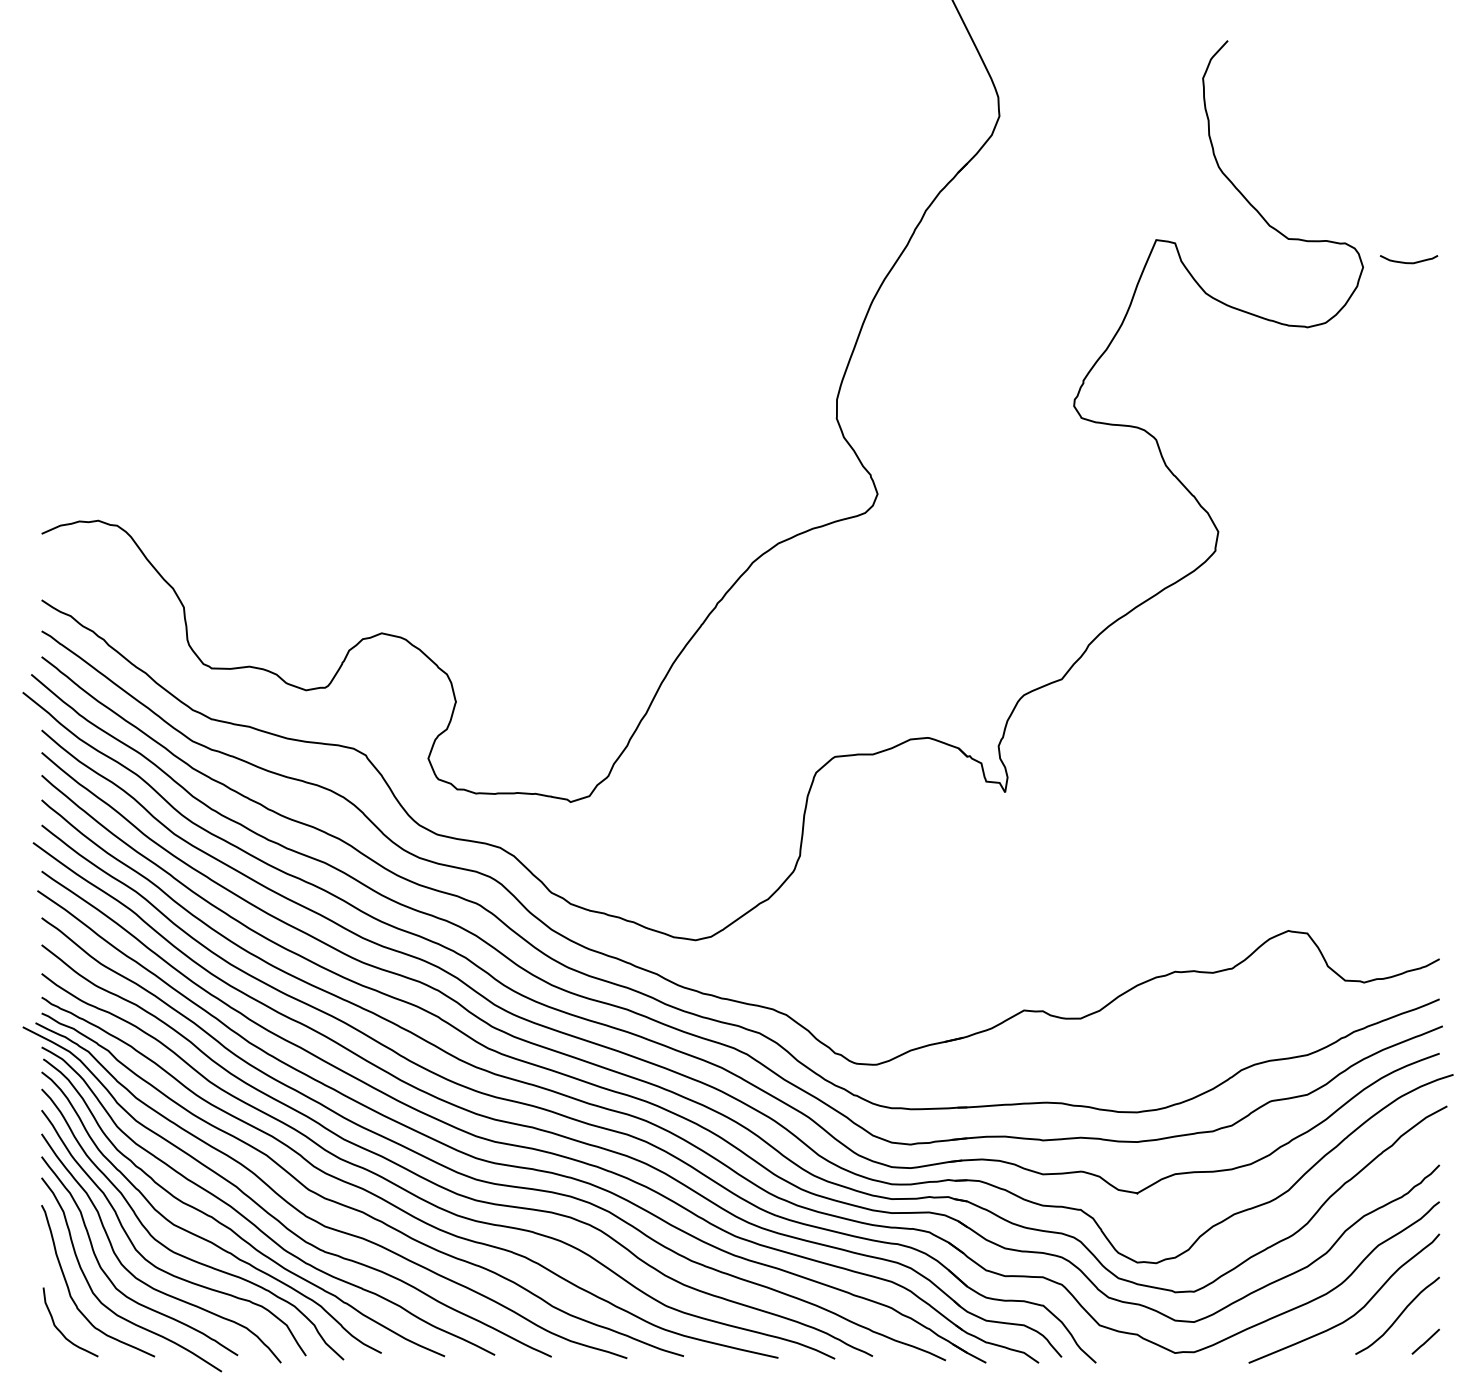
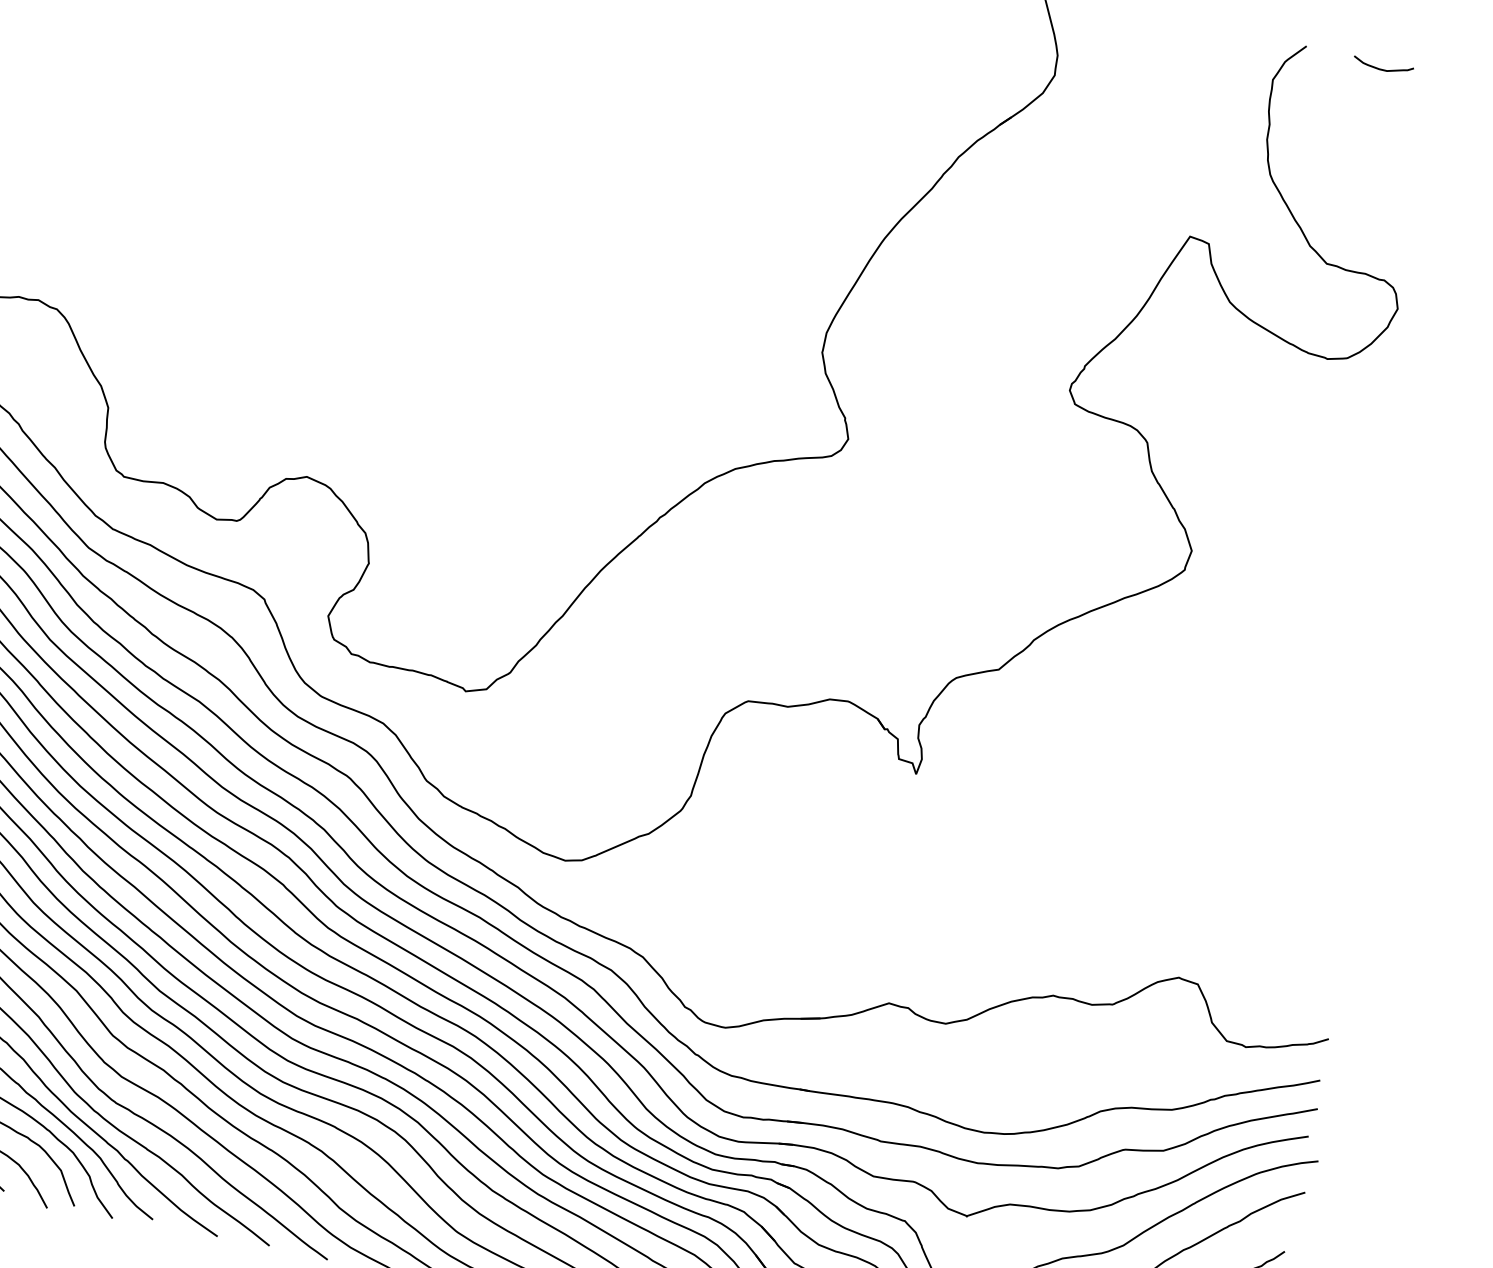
curve: (1408, 262) -> (1382, 69), moved

